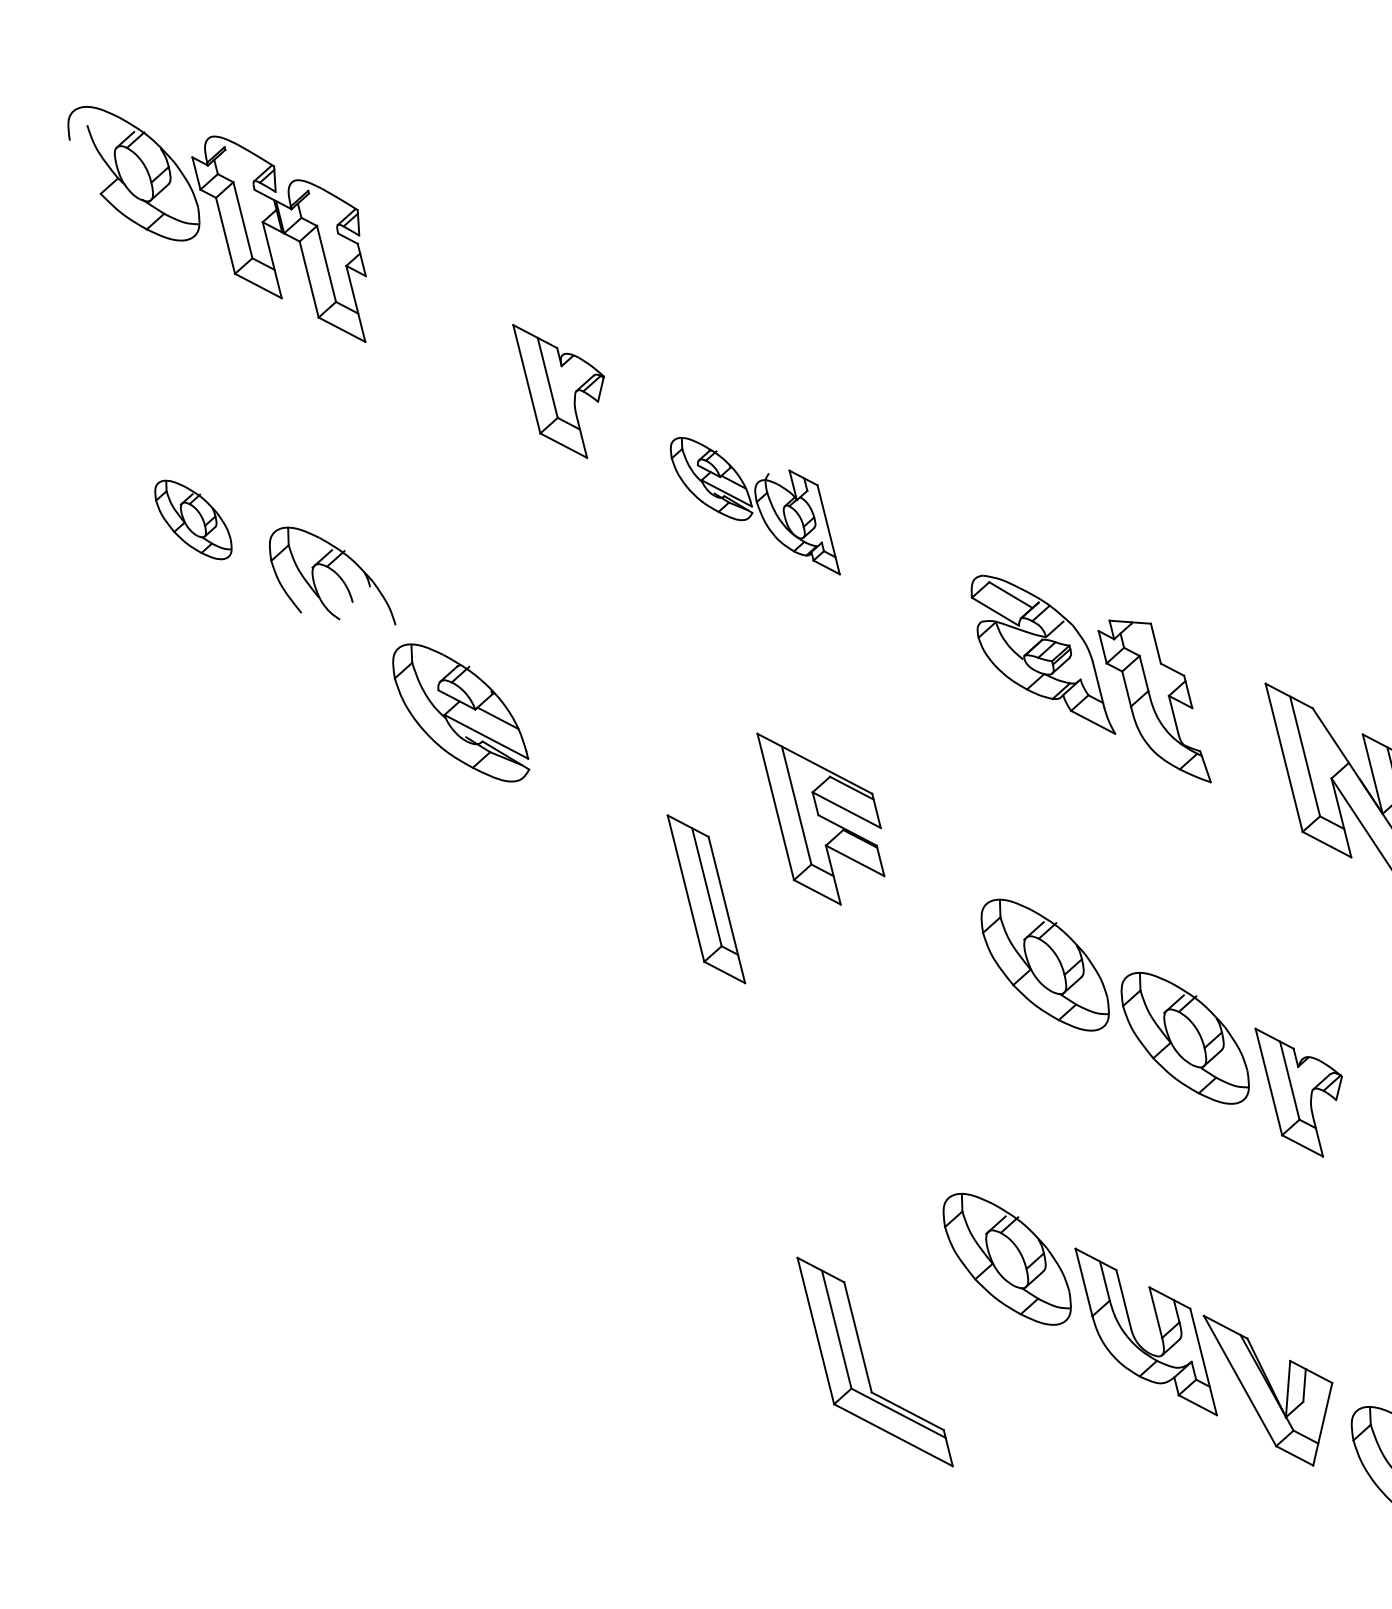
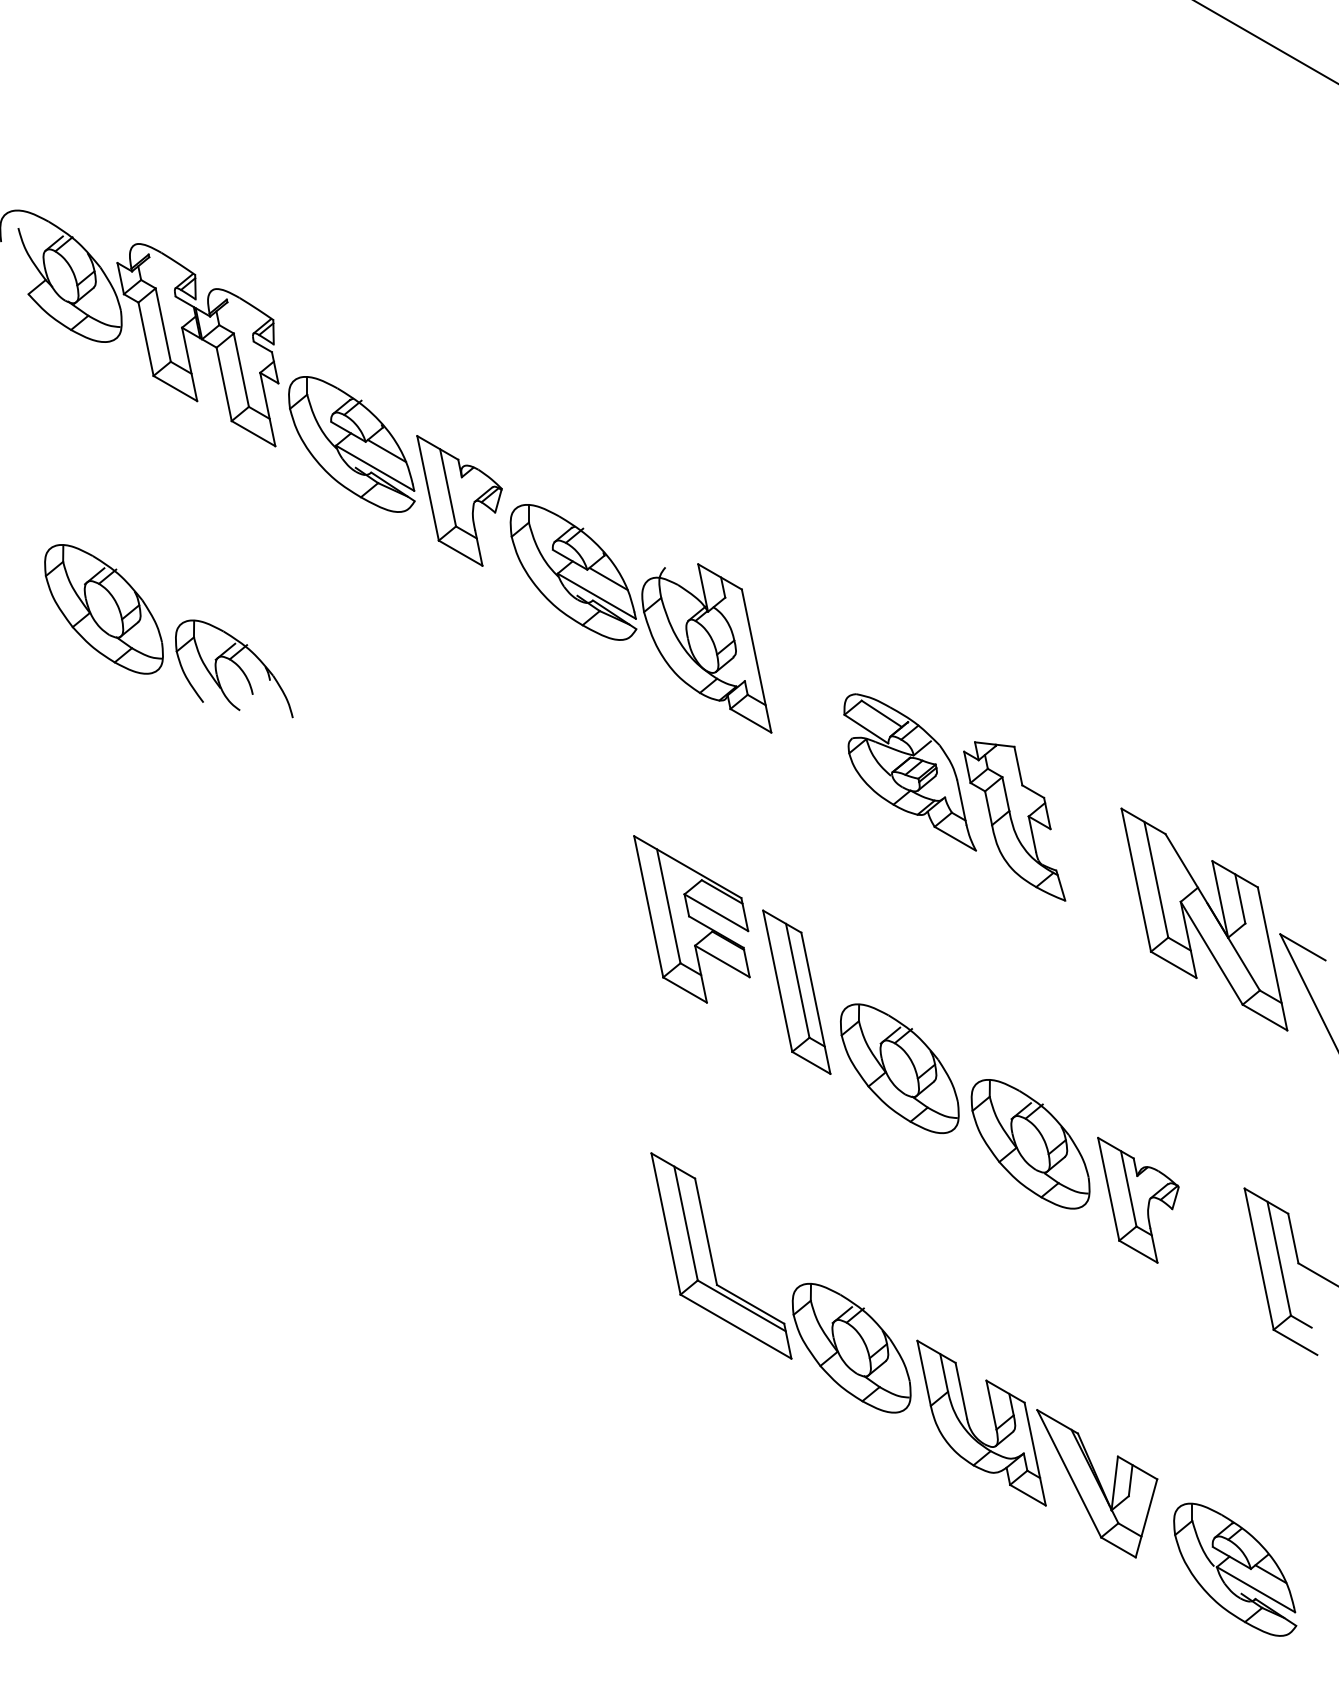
part: (754, 505) -> (640, 618), size x1.67
part: (192, 520) -> (103, 609), size x1.67
part: (460, 713) -> (351, 444), moved
part: (706, 898) -> (796, 991), moved
part: (865, 1362) -> (712, 1256), moved

